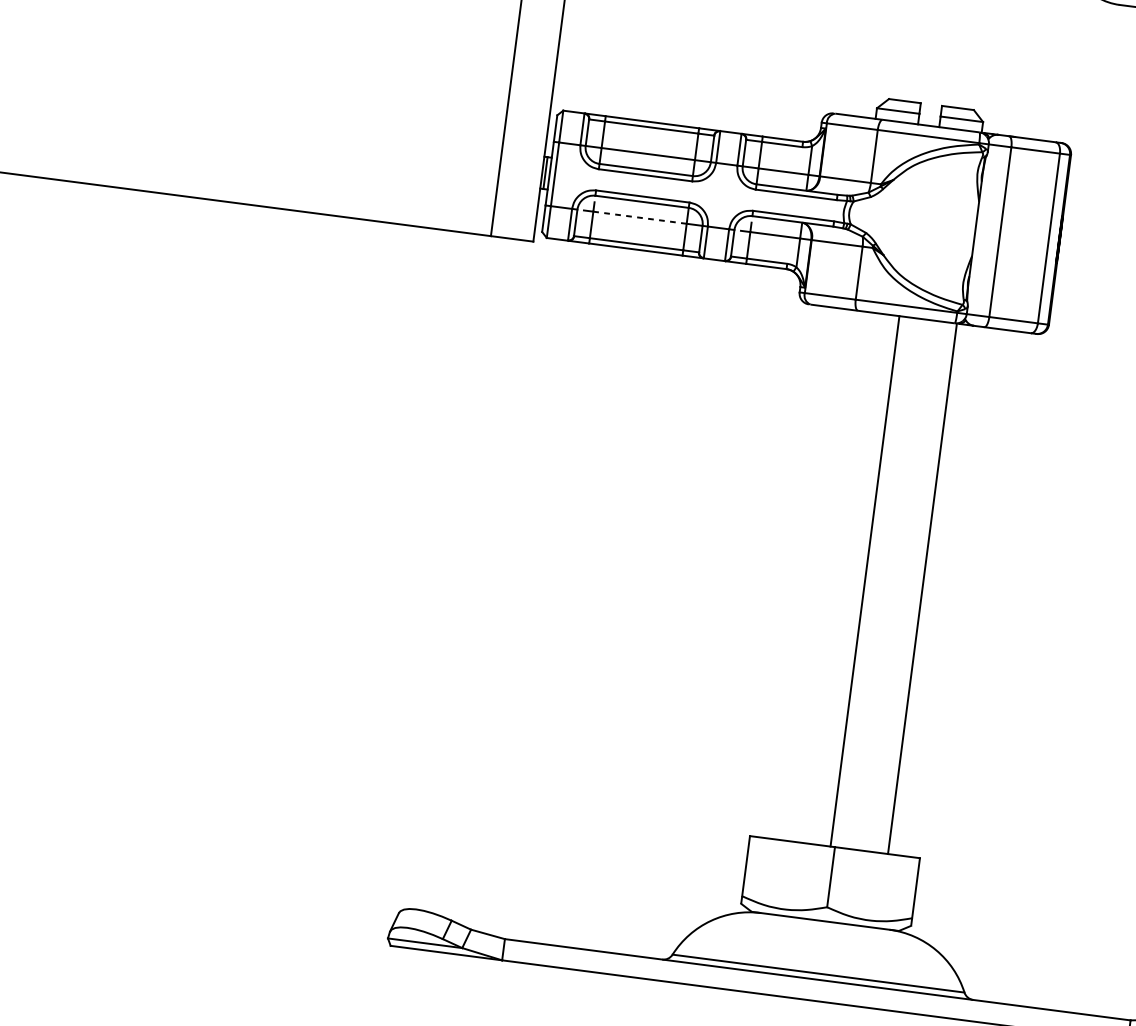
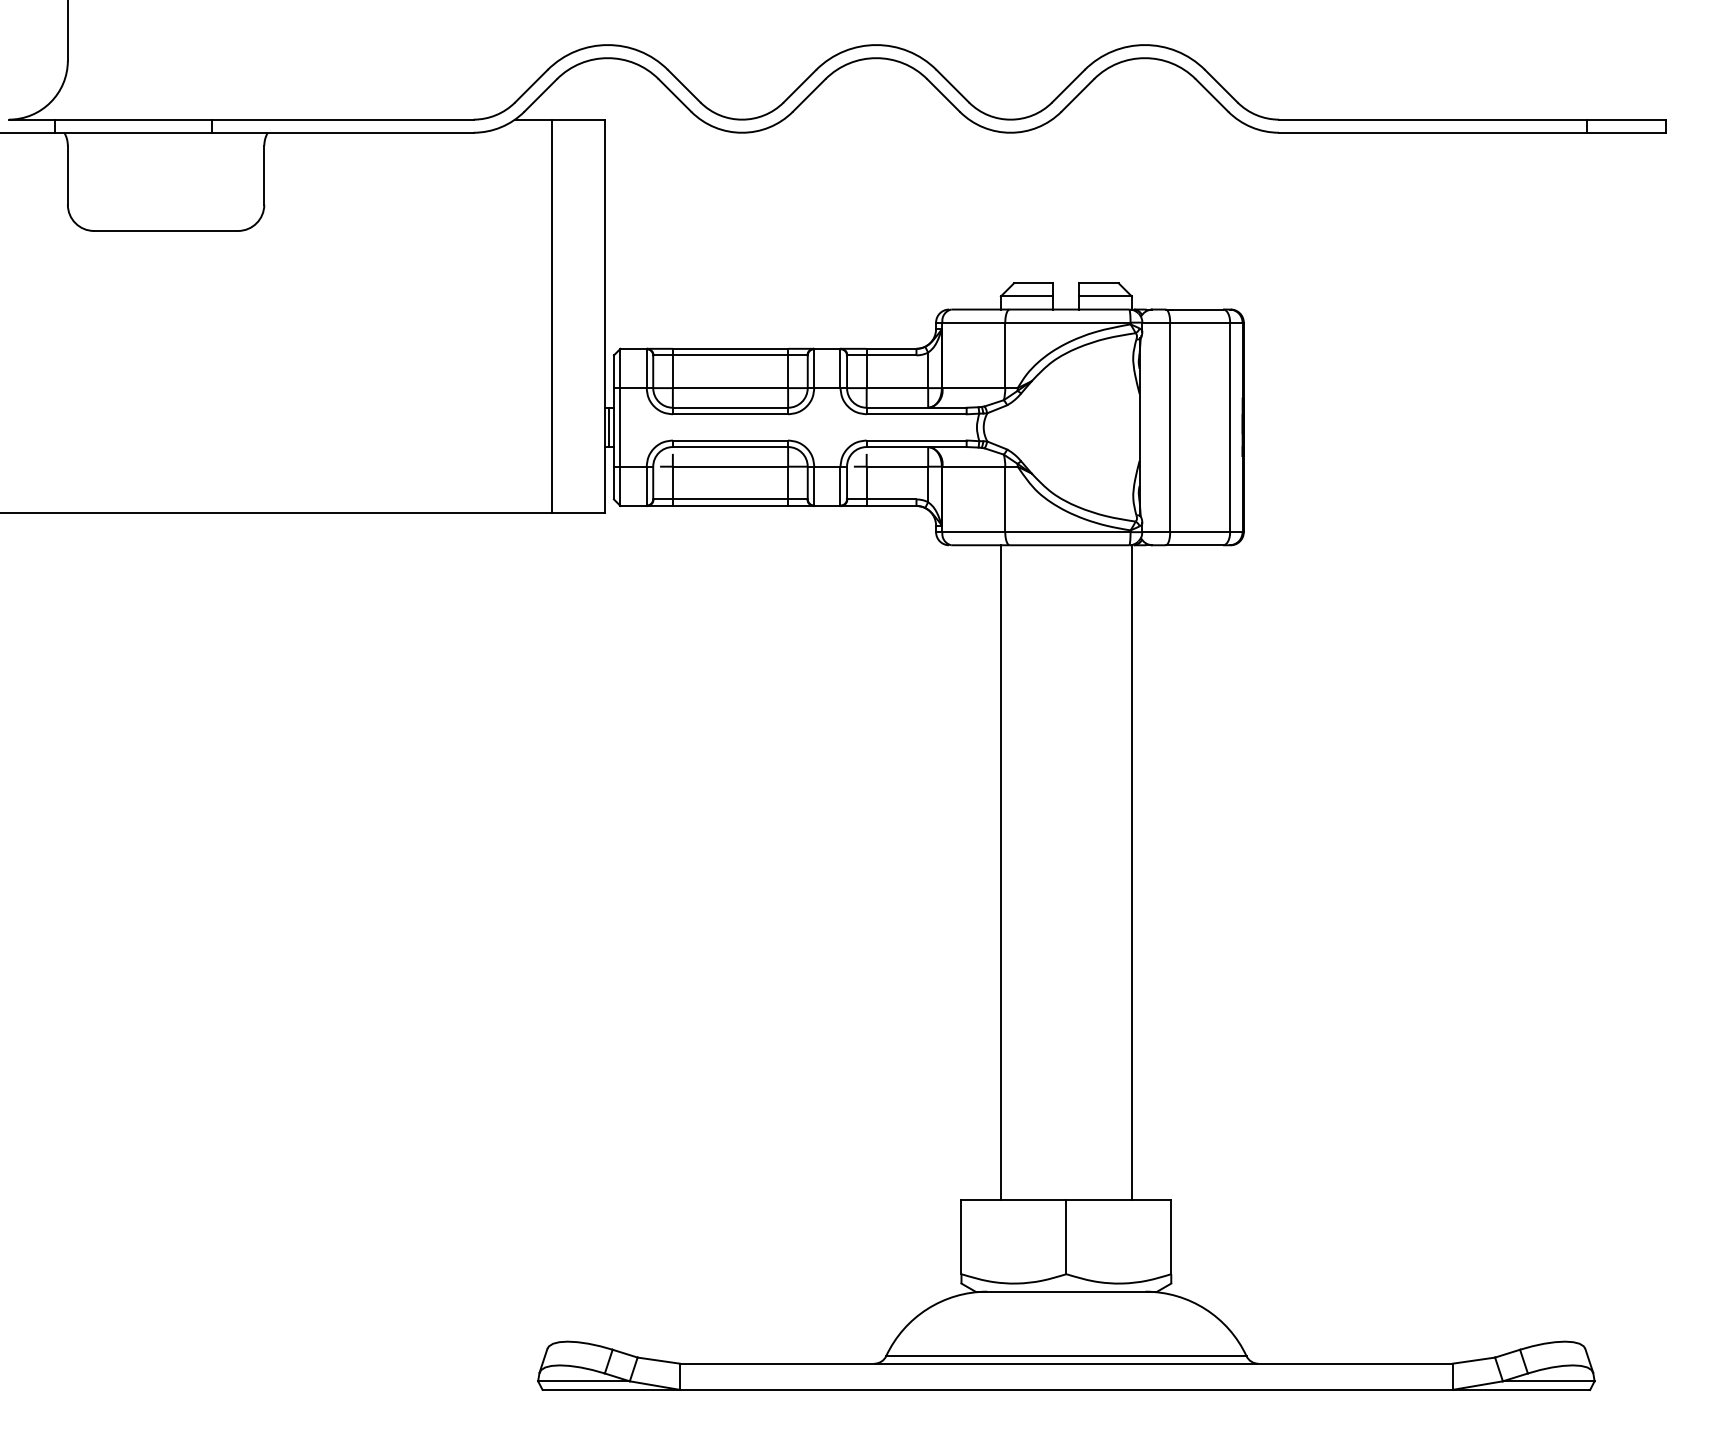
line: (640, 217) -> (730, 466), dashed -> solid
line: (864, 581) -> (1000, 872), moved

